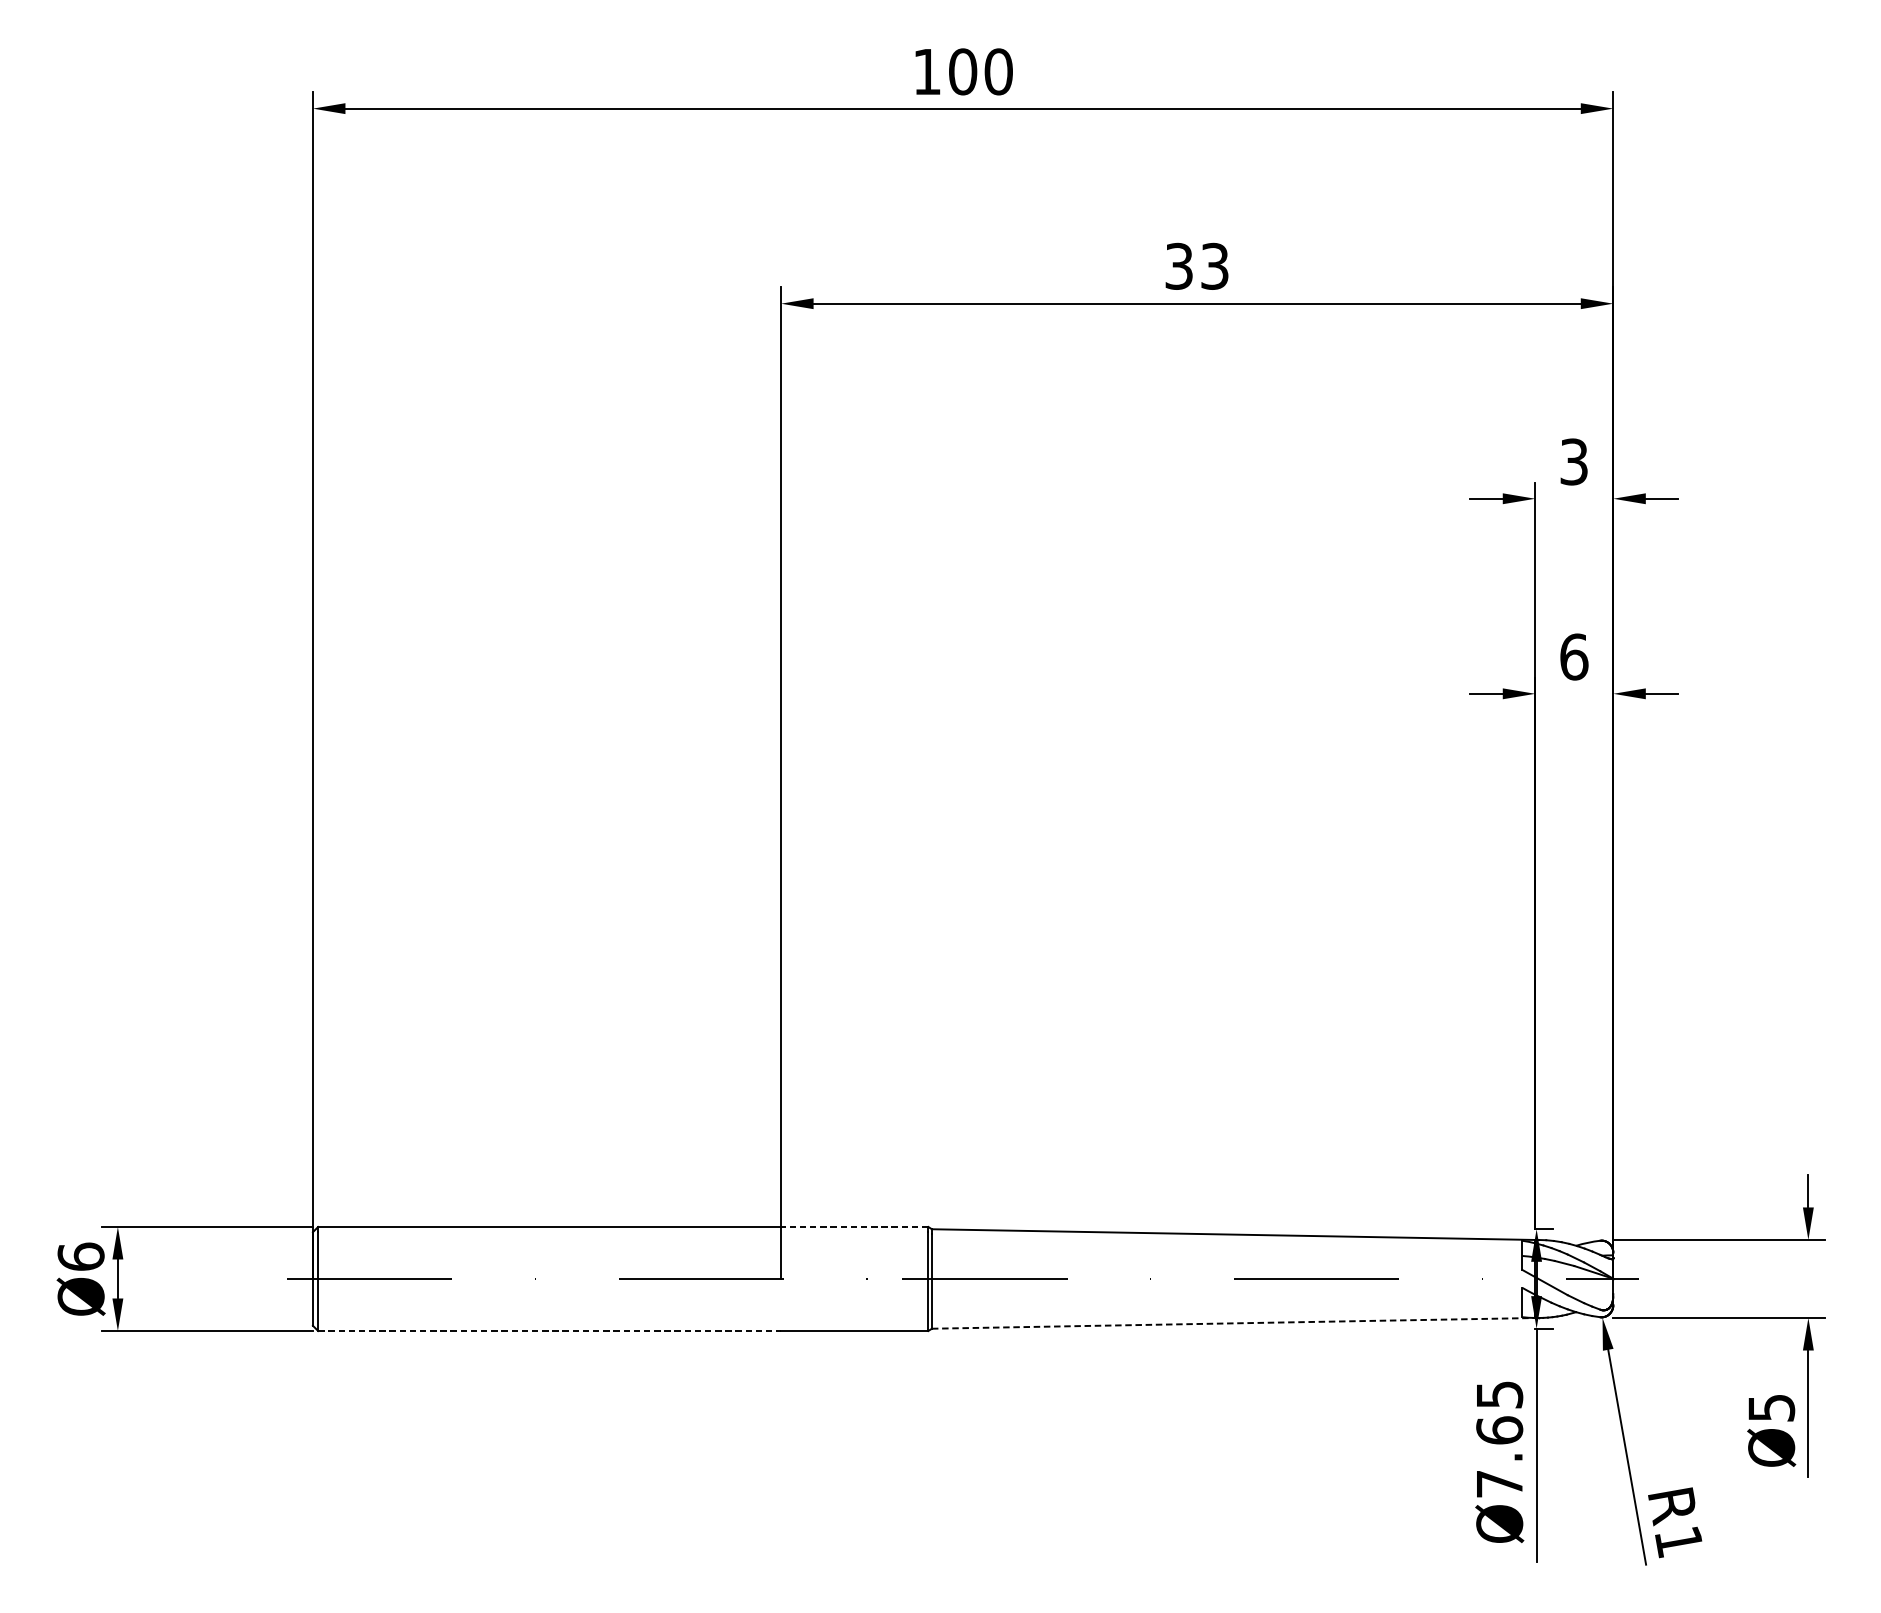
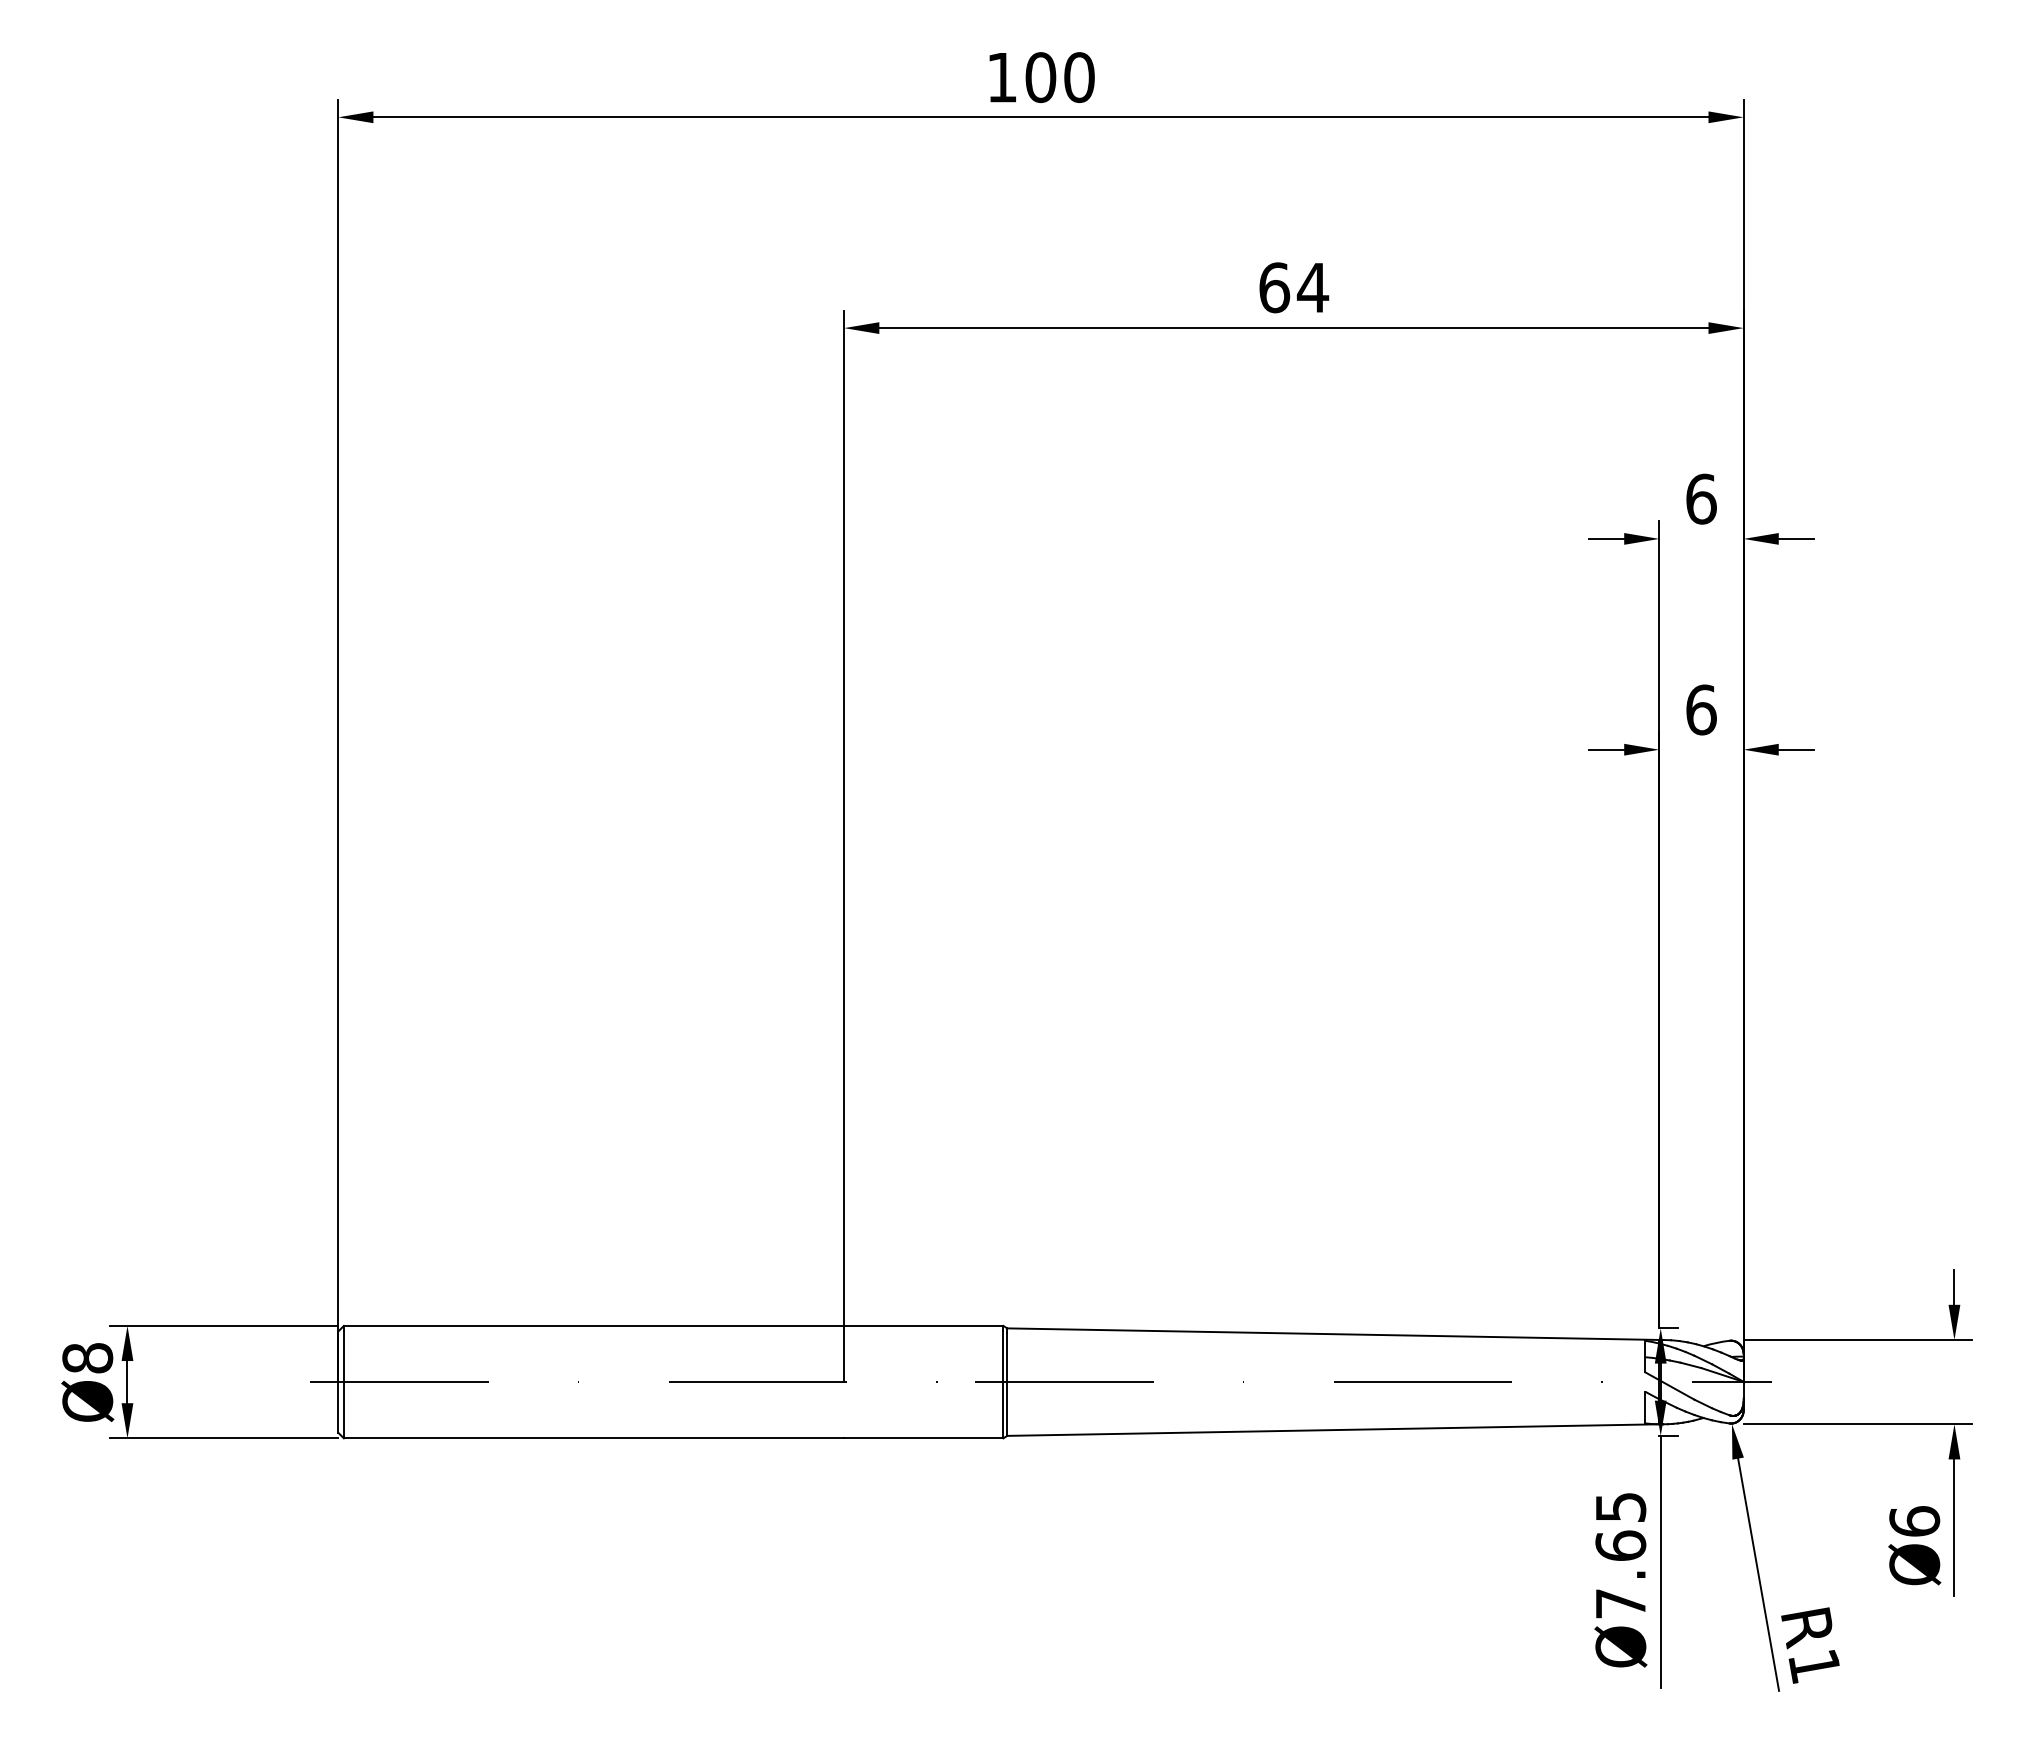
text: (1197, 266) -> (1294, 287), 33 -> 64
text: (1574, 461) -> (1701, 498), 3 -> 6
line: (854, 1226) -> (923, 1325), dashed -> solid
text: (80, 1256) -> (87, 1357), Ø6 -> Ø8
line: (1233, 1323) -> (1333, 1430), dashed -> solid
line: (550, 1331) -> (594, 1438), dashed -> solid
text: (1771, 1407) -> (1914, 1521), Ø5 -> Ø6

